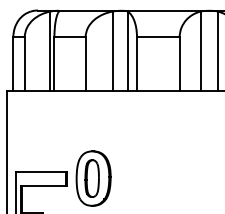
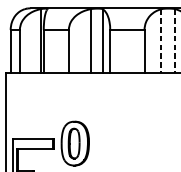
line: (200, 51) -> (161, 41), solid -> dashed
line: (217, 51) -> (174, 41), solid -> dashed

